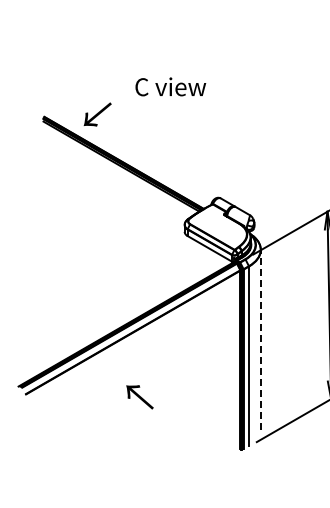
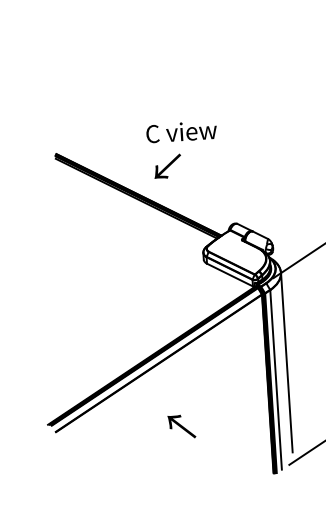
text: (170, 86) -> (181, 131), moved
text: (97, 114) -> (167, 166), moved
line: (260, 339) -> (286, 362), dashed -> solid
text: (139, 397) -> (181, 427), moved

